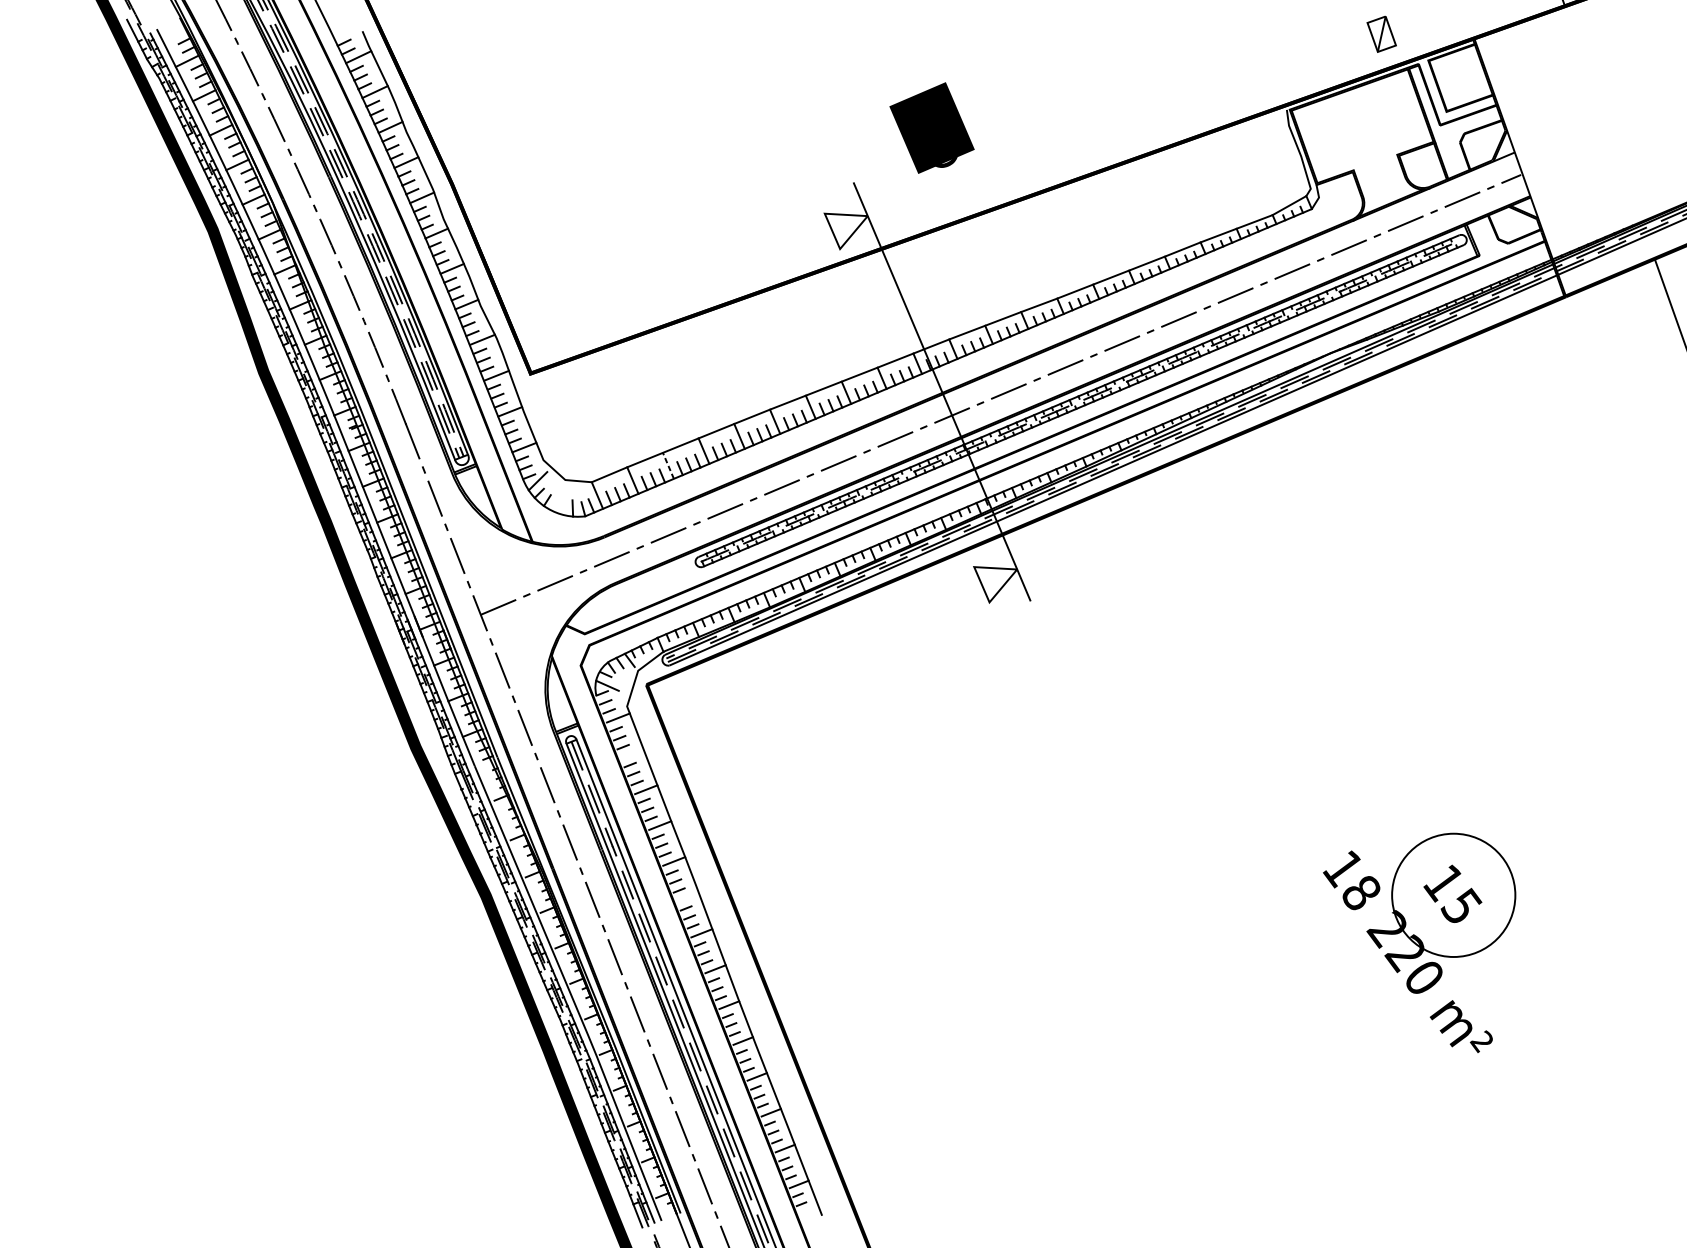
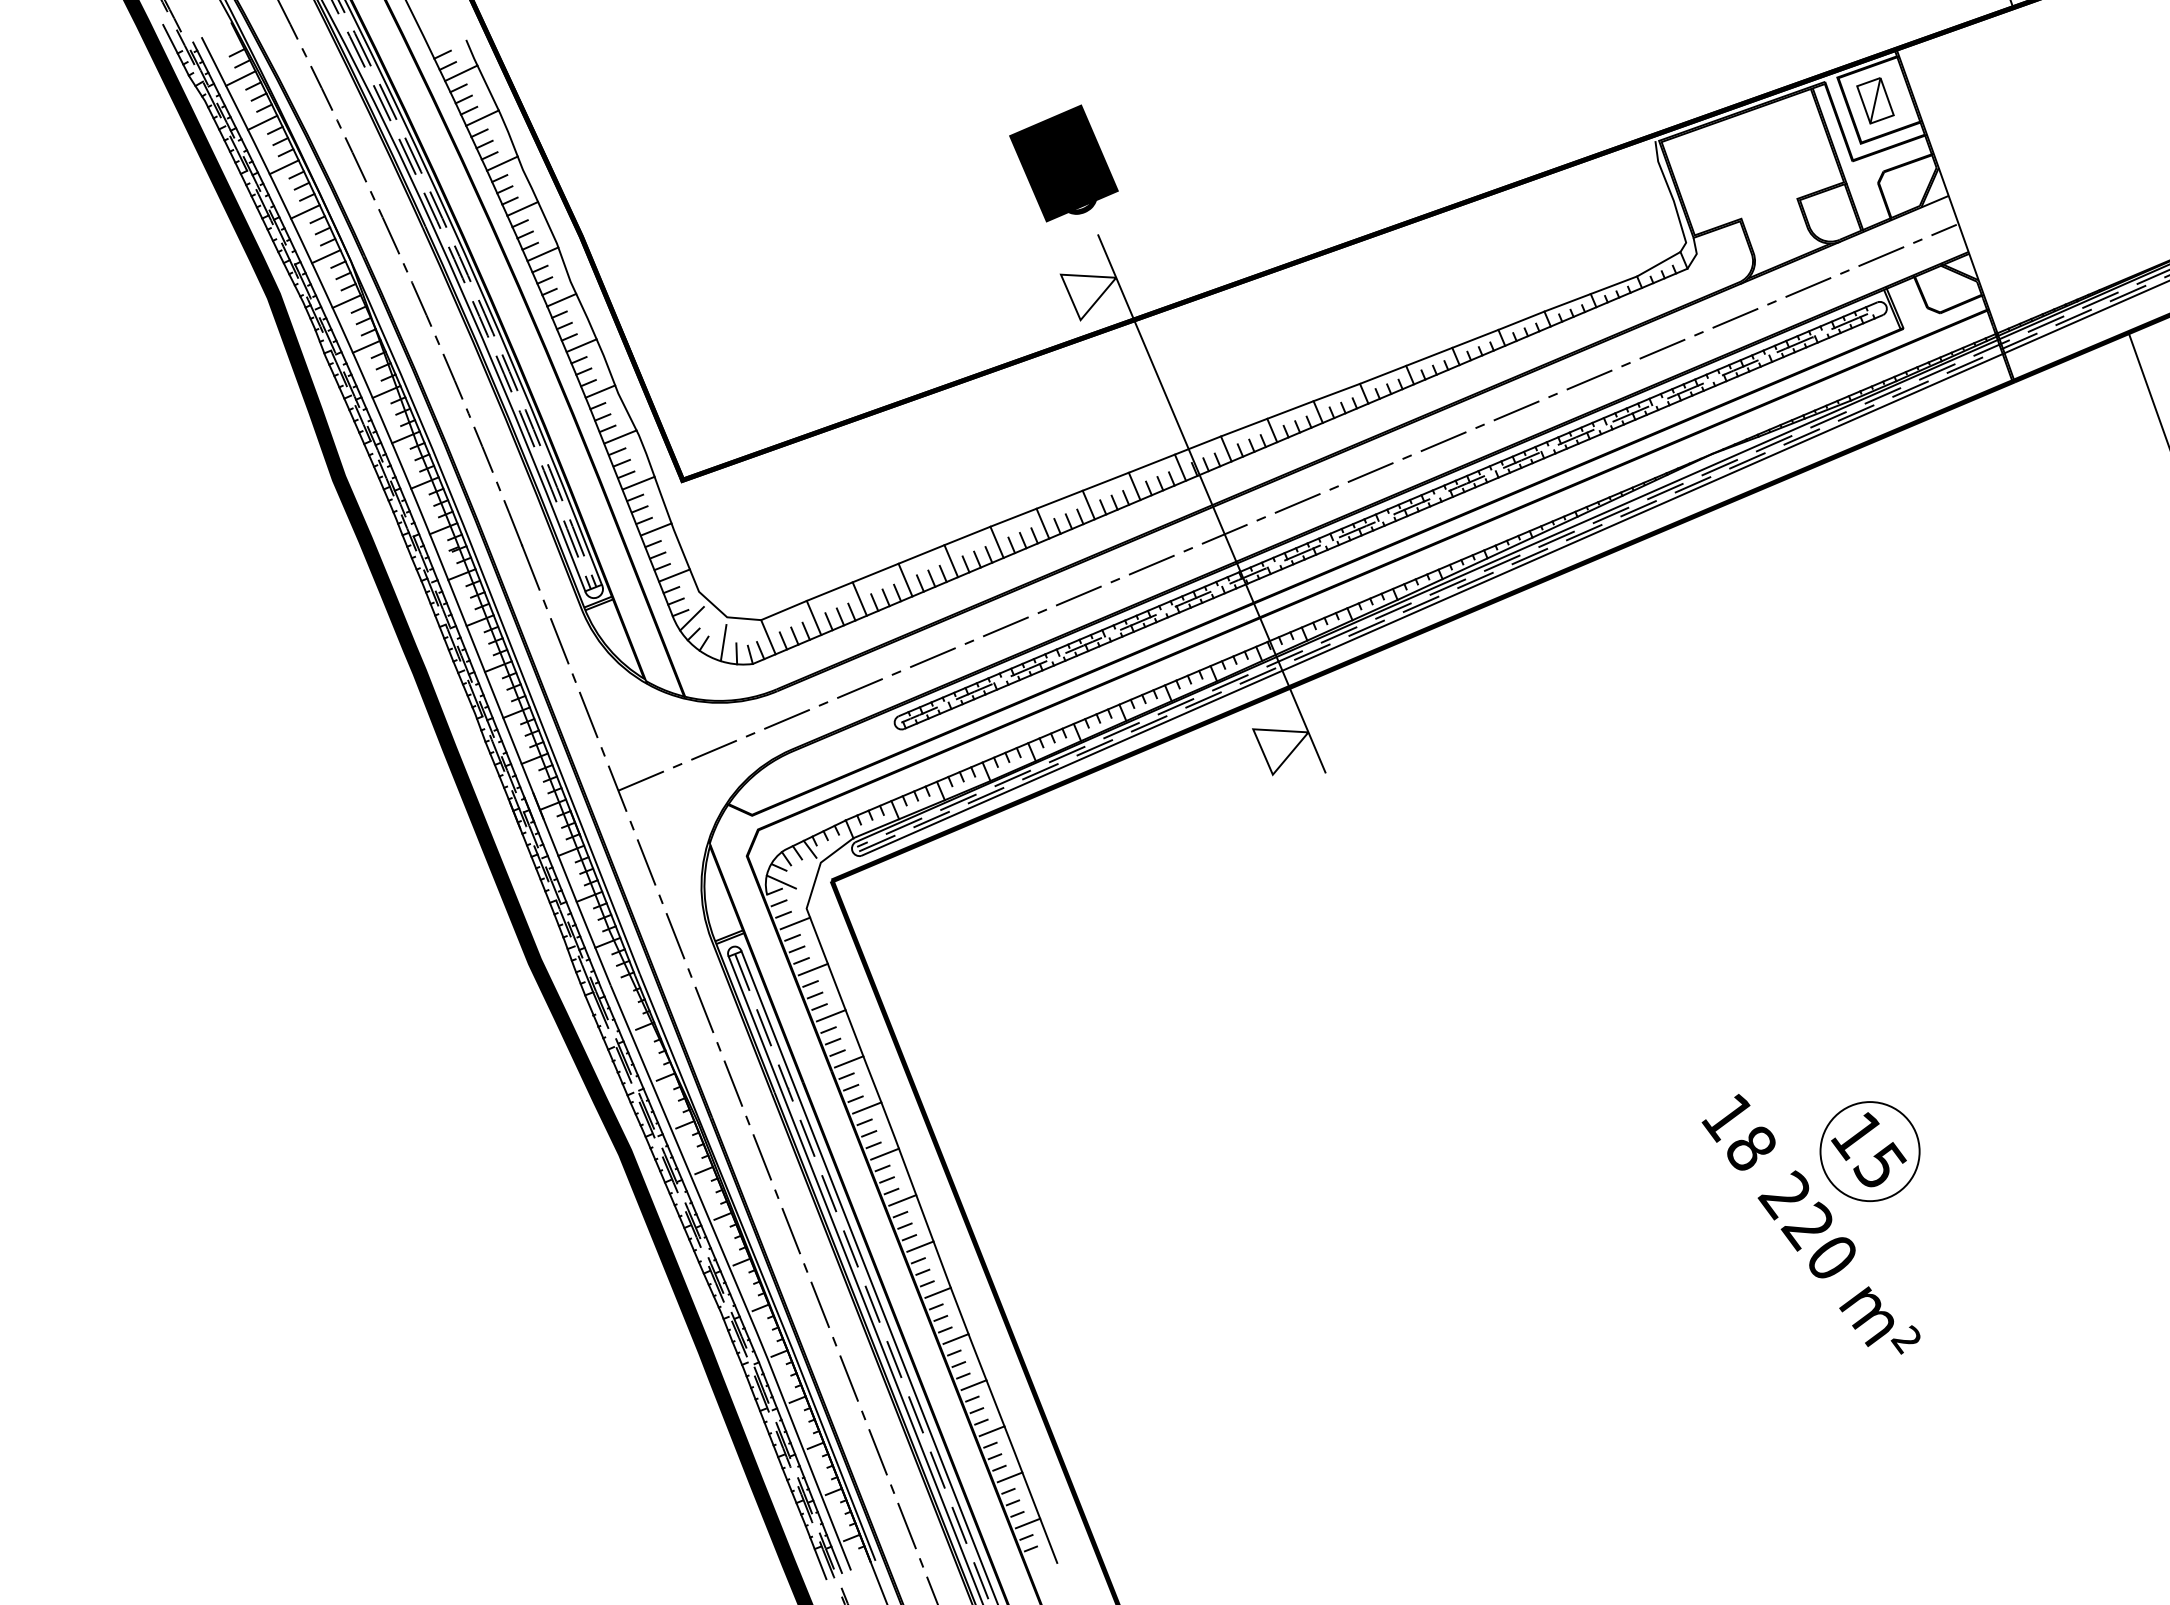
part: (1381, 34) -> (1875, 100), moved
text: (931, 128) -> (1063, 163), moved
line: (668, 465) -> (859, 598), dashed -> solid
line: (562, 500) -> (723, 643), added
line: (631, 753) -> (812, 969), added
circle: (1453, 895) -> (1869, 1151), size x0.62
line: (687, 896) -> (884, 1153), added

